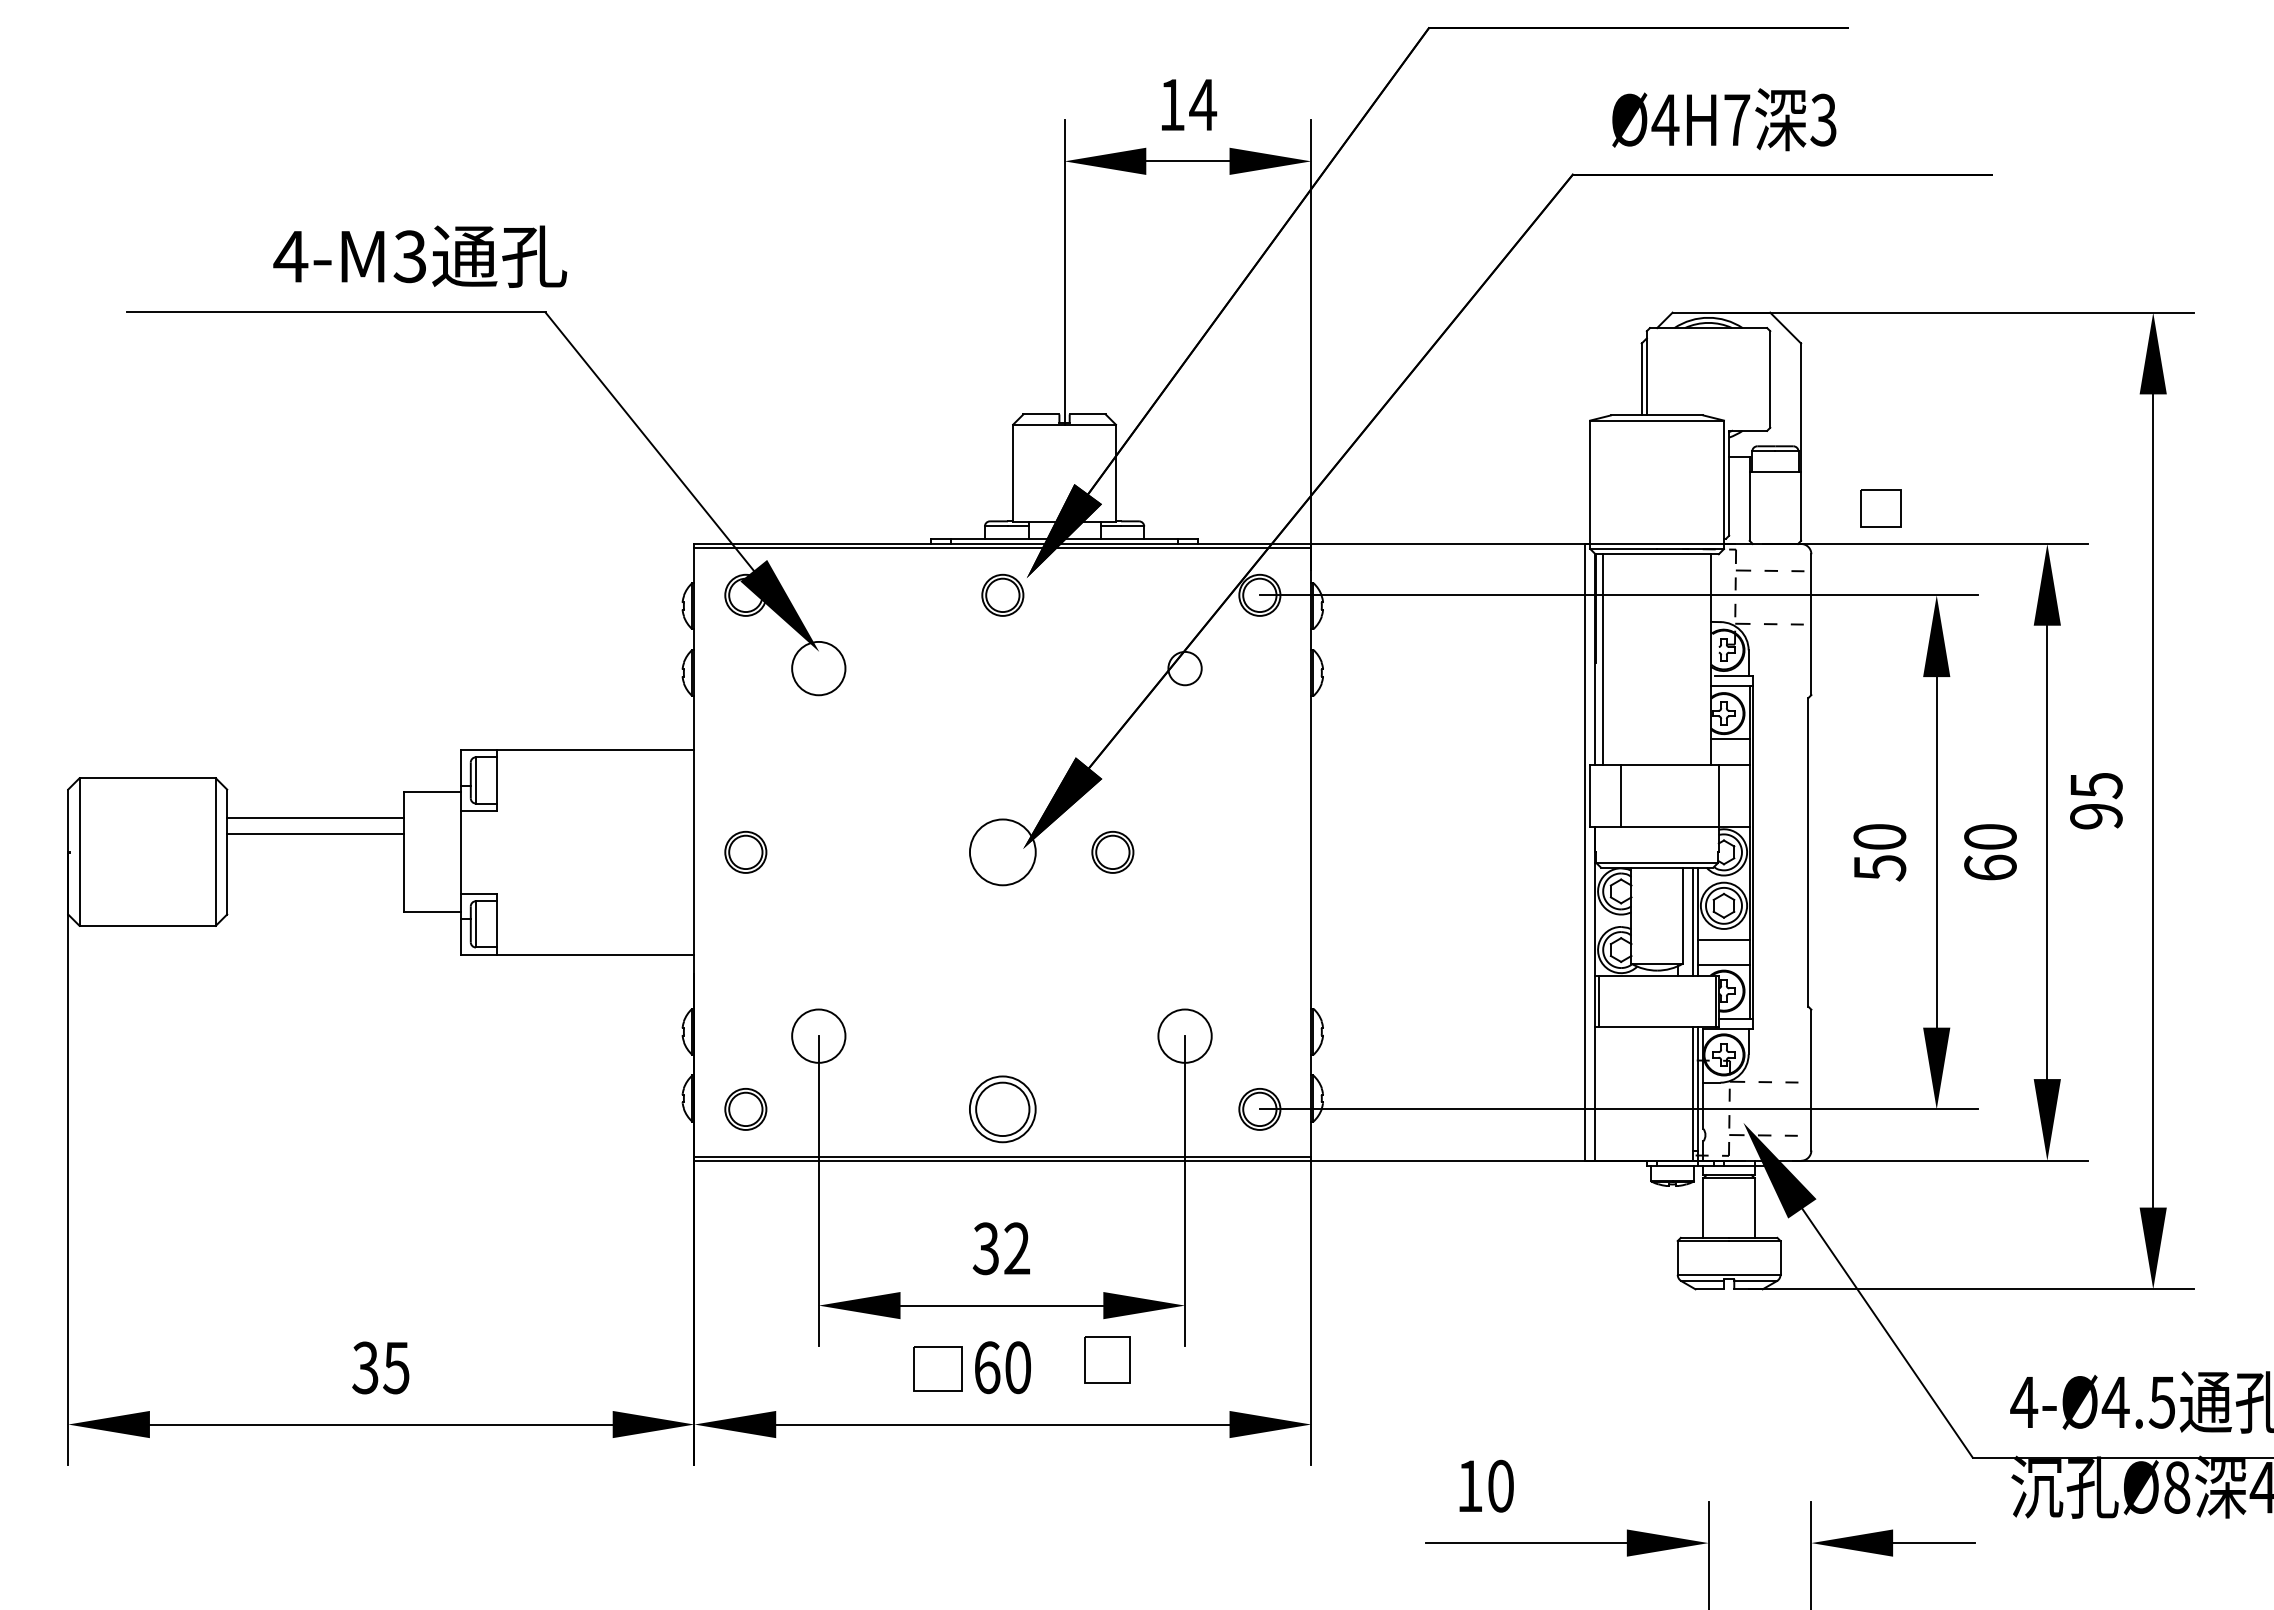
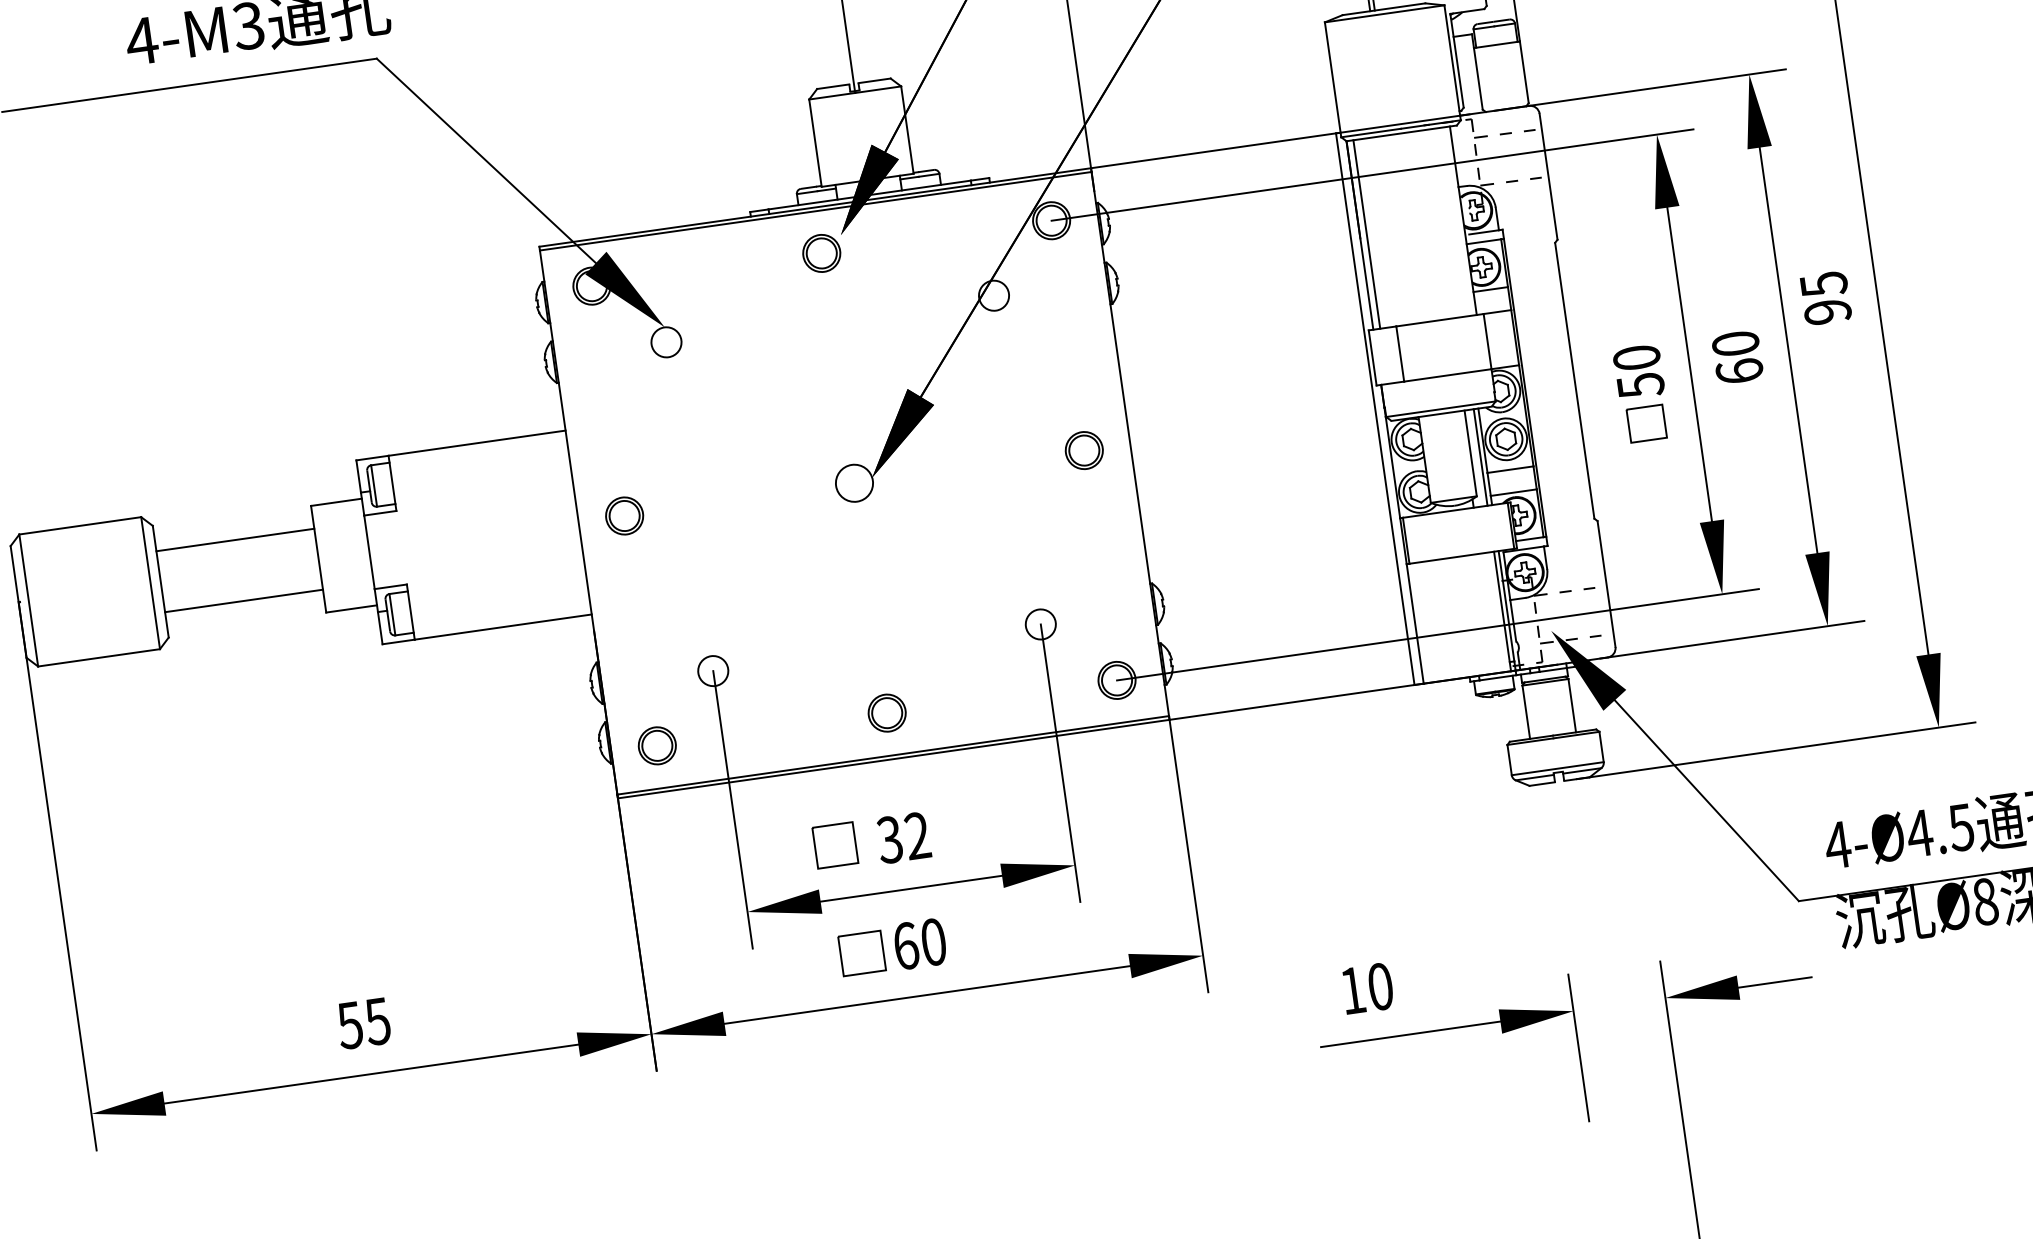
part: (1880, 508) -> (1646, 423), moved
circle: (818, 668) -> (666, 342), size x0.62
line: (315, 834) -> (244, 601), moved
circle: (1002, 851) -> (854, 482), size x0.62
part: (1112, 852) -> (1084, 450), moved
circle: (818, 1035) -> (712, 670), size x0.62
circle: (1184, 1035) -> (1040, 623), size x0.62
part: (1002, 1109) -> (886, 713), size x0.62
part: (1107, 1359) -> (835, 844), moved
text: (365, 1367) -> (350, 1025), 35 -> 55

